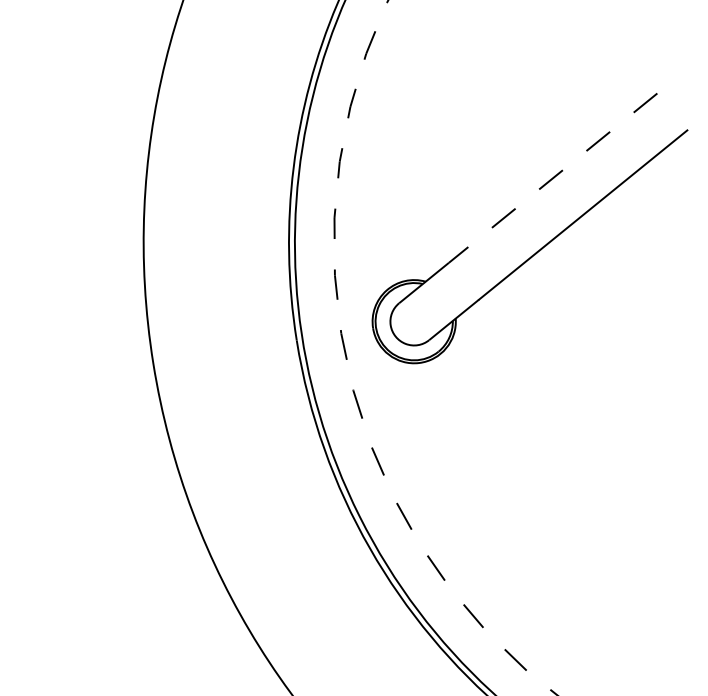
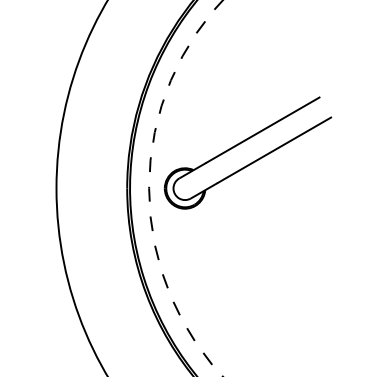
line: (552, 178) -> (262, 130), dashed -> solid

